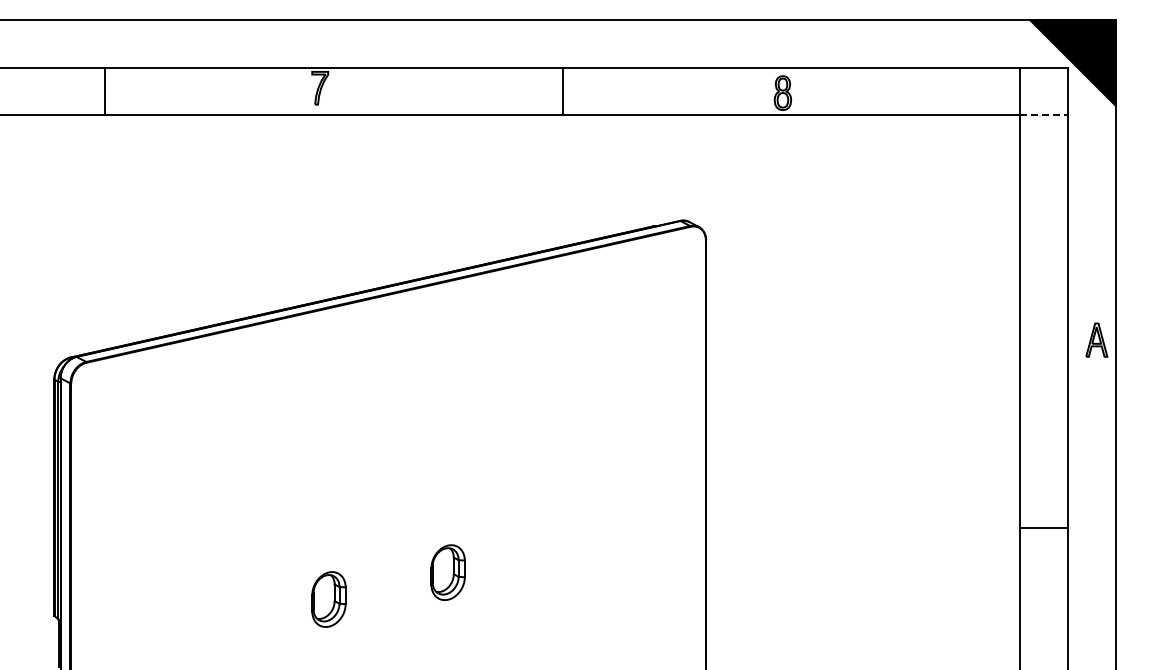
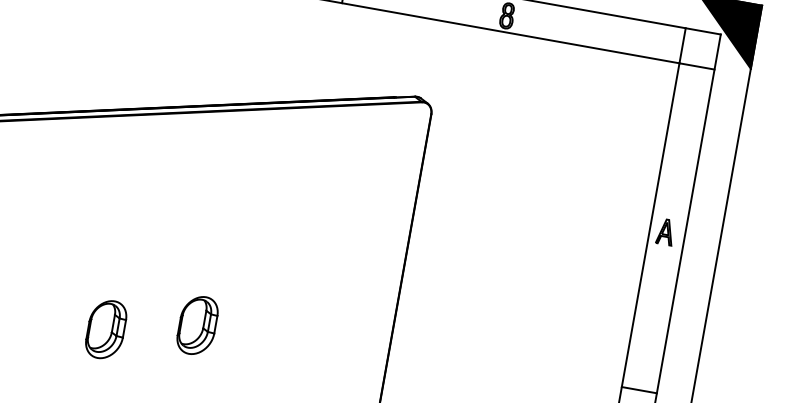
line: (1044, 115) -> (697, 66), dashed -> solid
part: (1096, 339) -> (665, 231), moved
line: (1043, 528) -> (638, 390), moved
part: (447, 572) -> (197, 325), size x1.43
part: (328, 599) -> (105, 329), size x1.43

